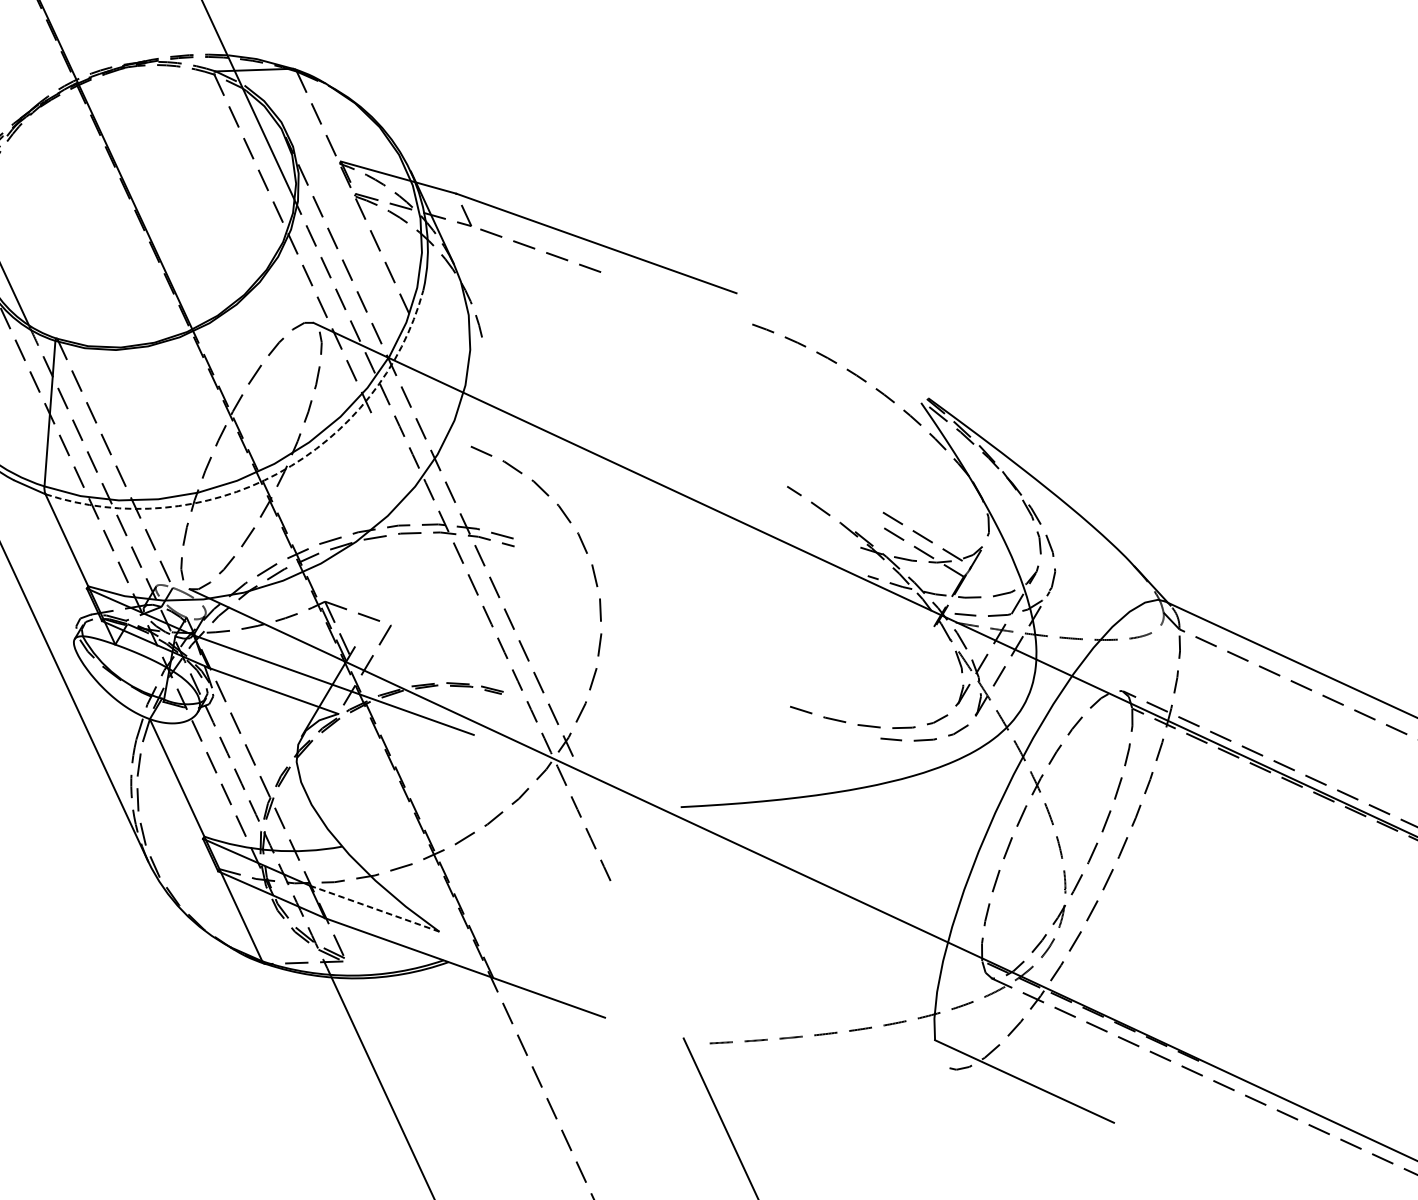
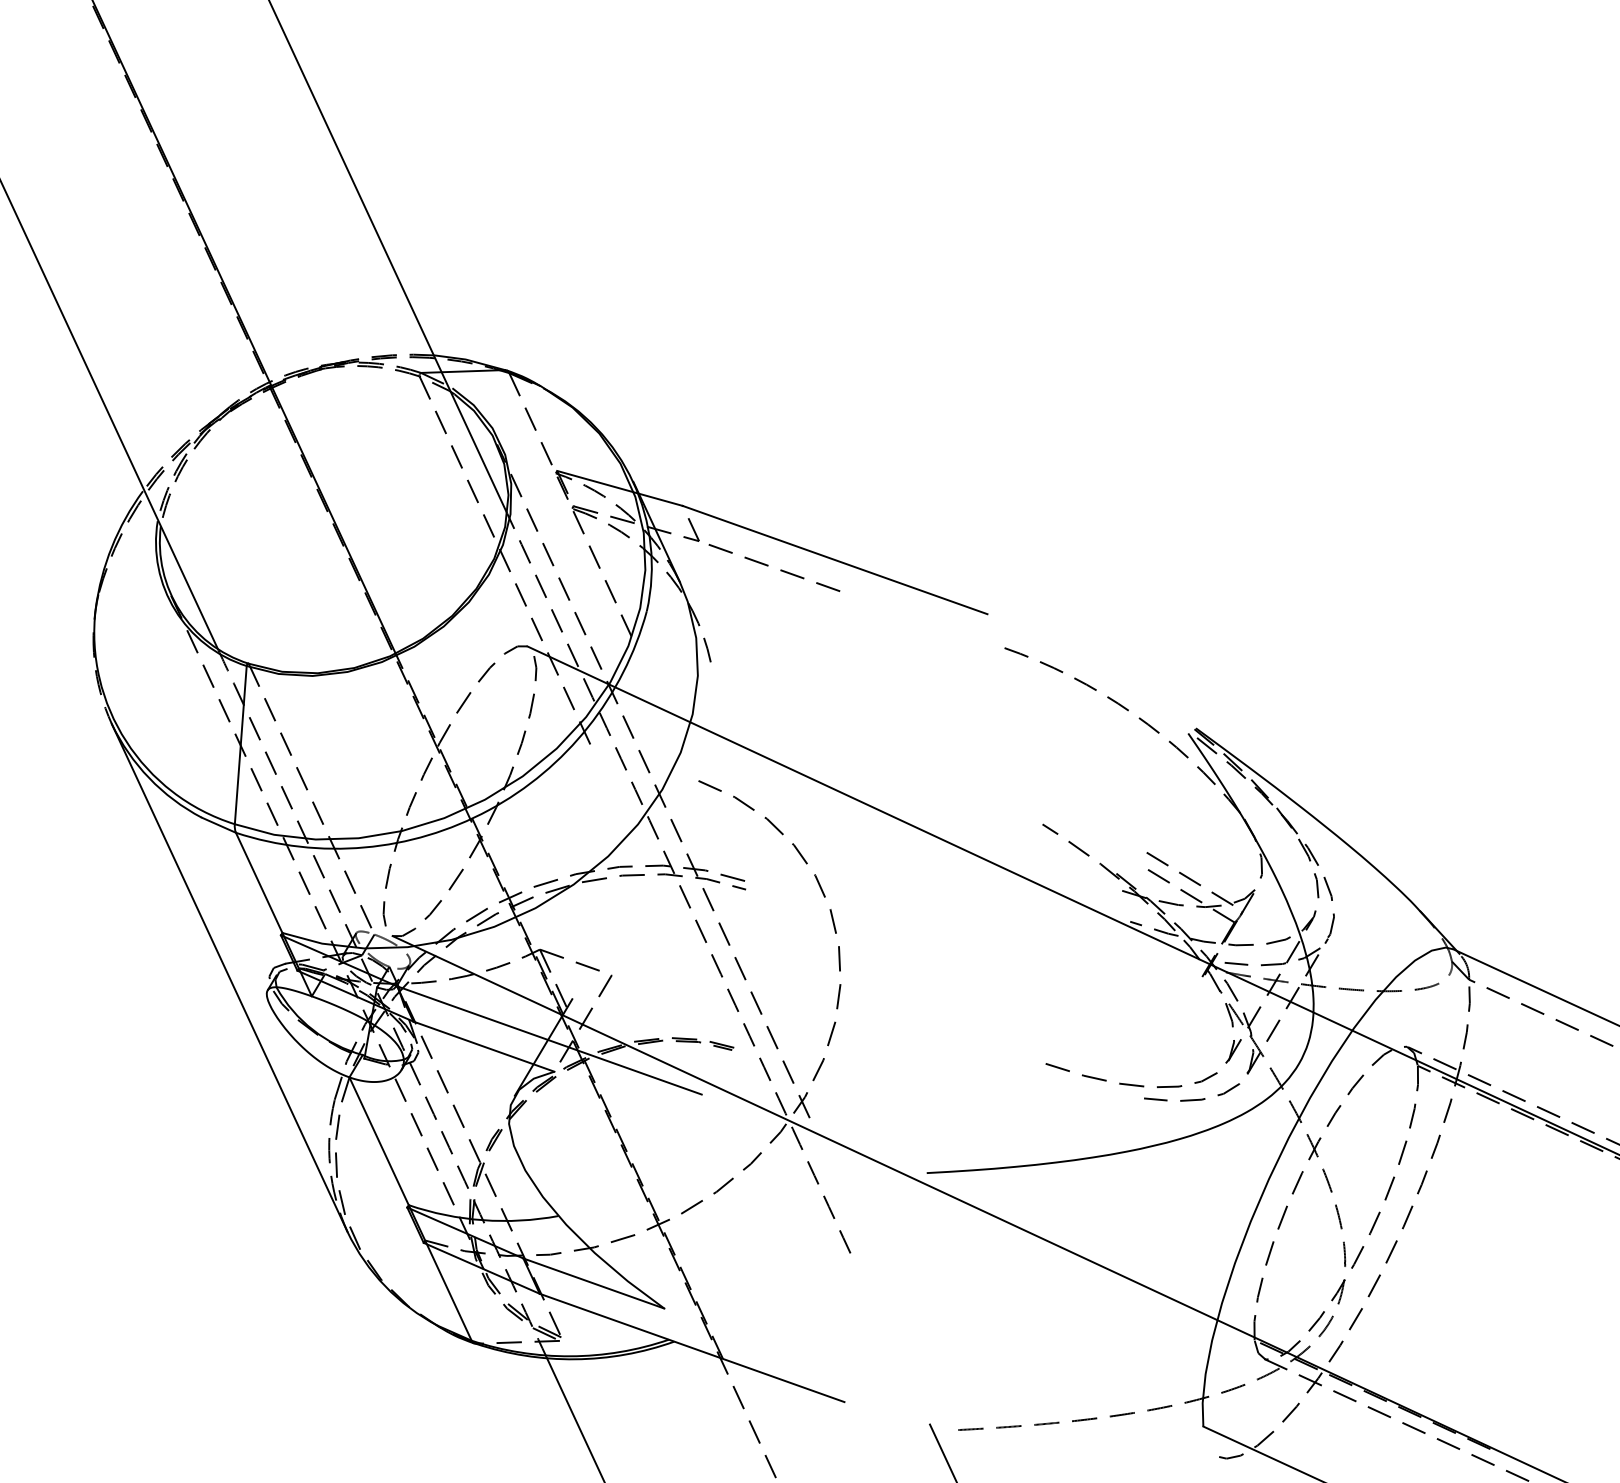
arc: (277, 473) -> (488, 810), dashed -> solid
line: (374, 908) -> (593, 1283), dashed -> solid

